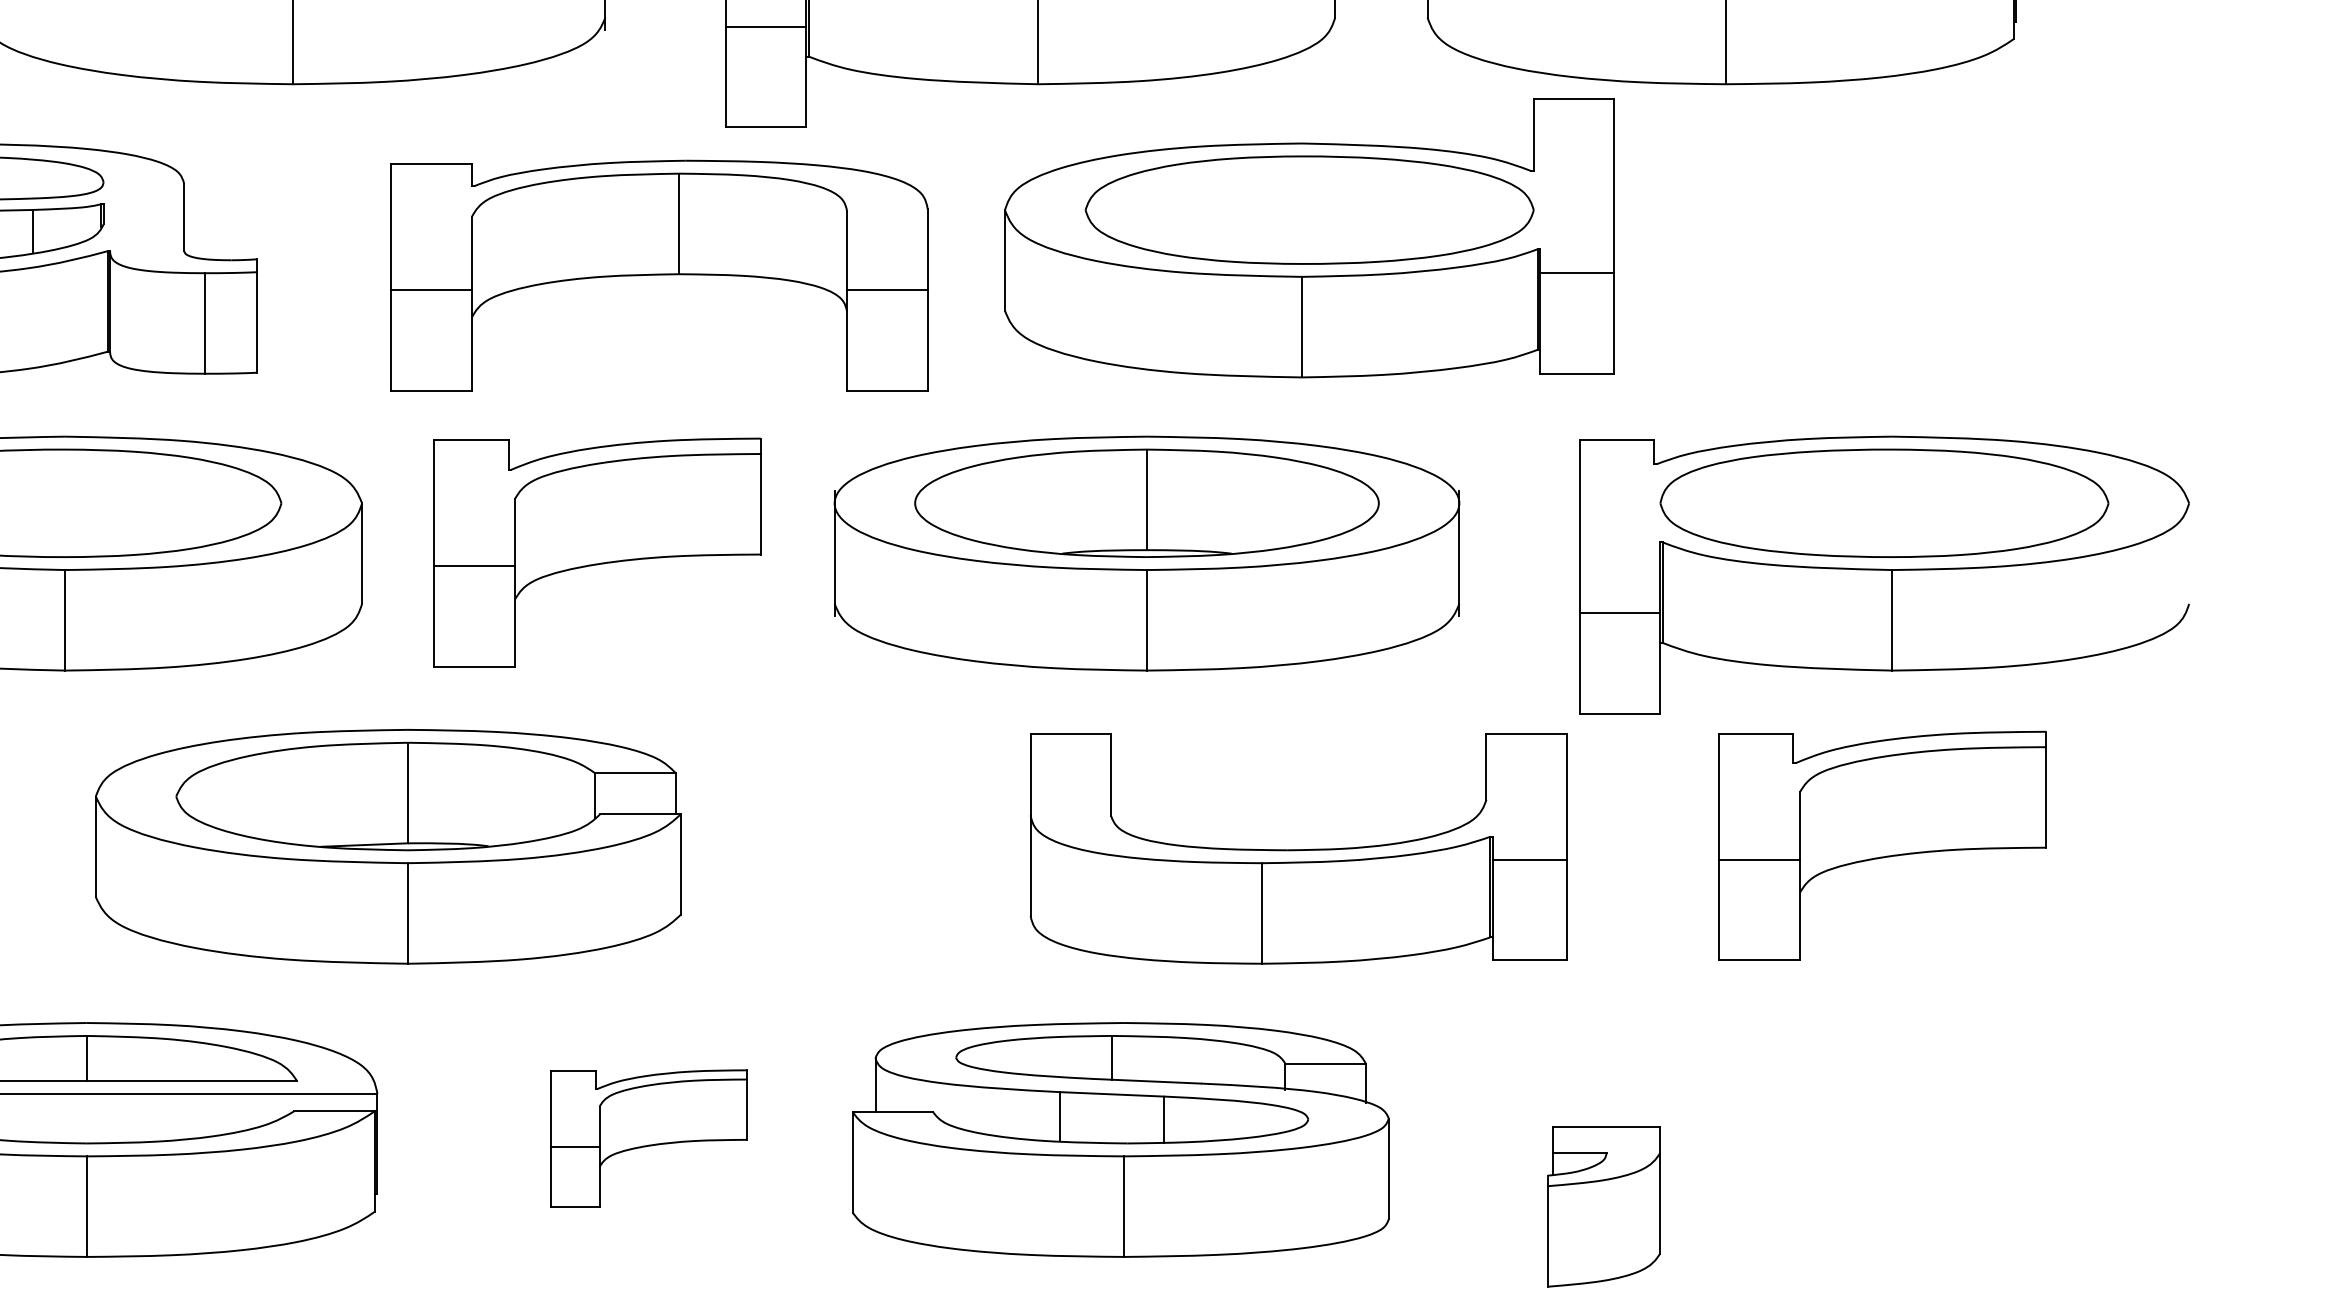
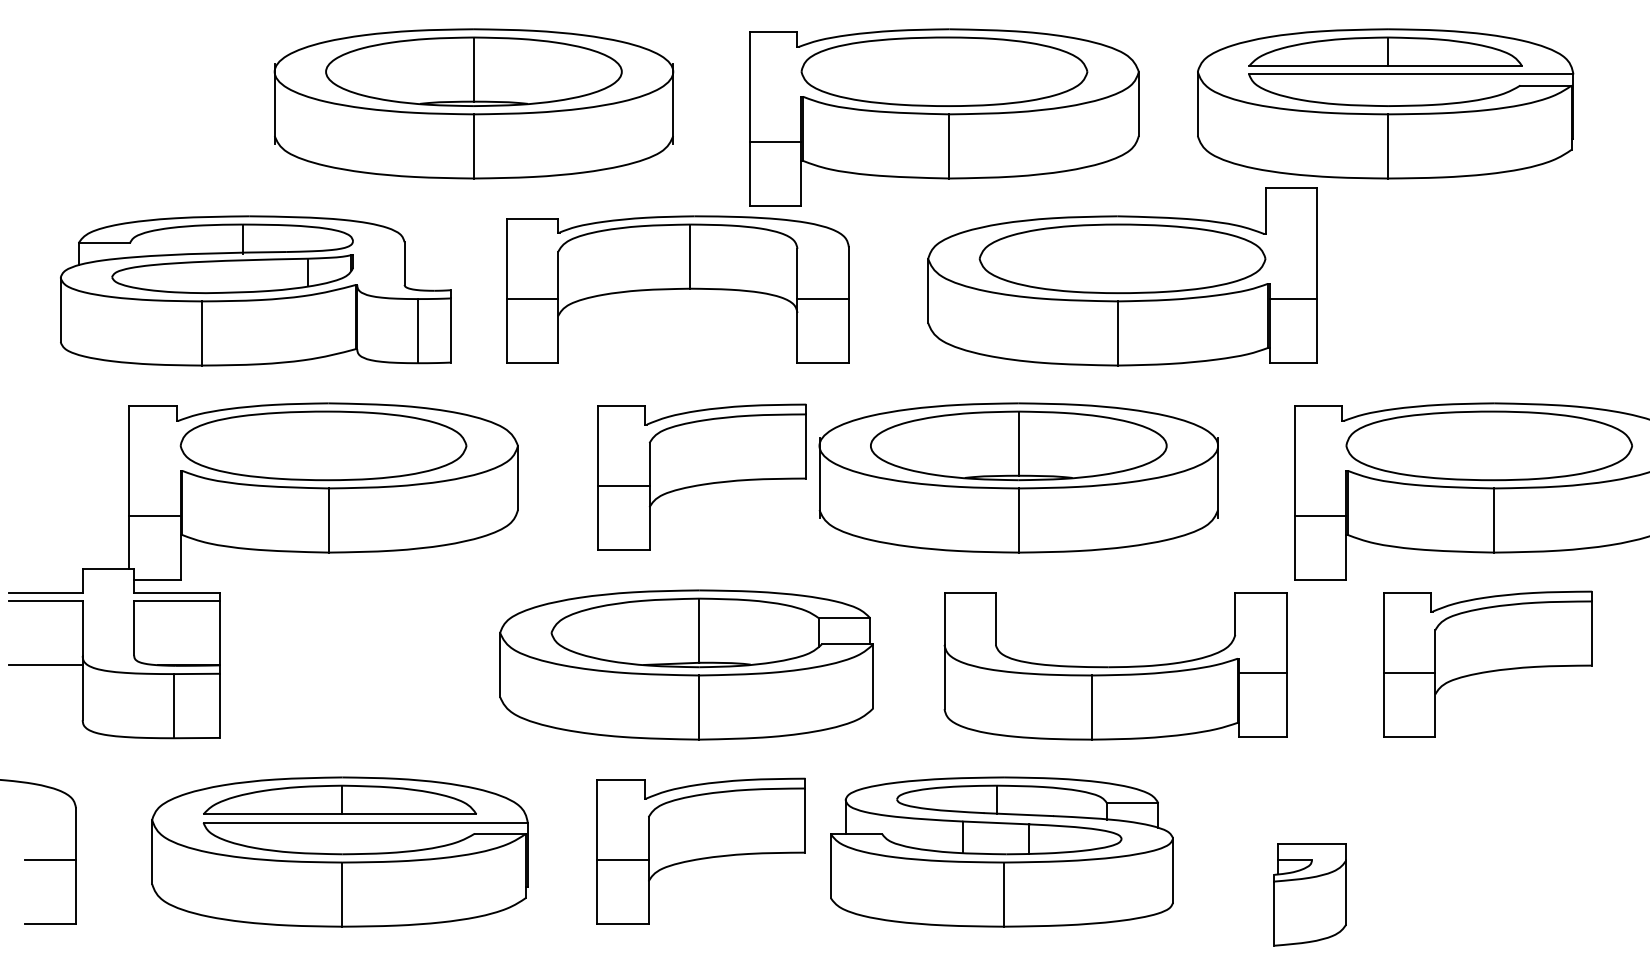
part: (659, 275) -> (677, 289), moved
part: (596, 551) -> (701, 476), moved
part: (387, 845) -> (686, 664), moved
part: (648, 1137) -> (700, 850), size x1.67

